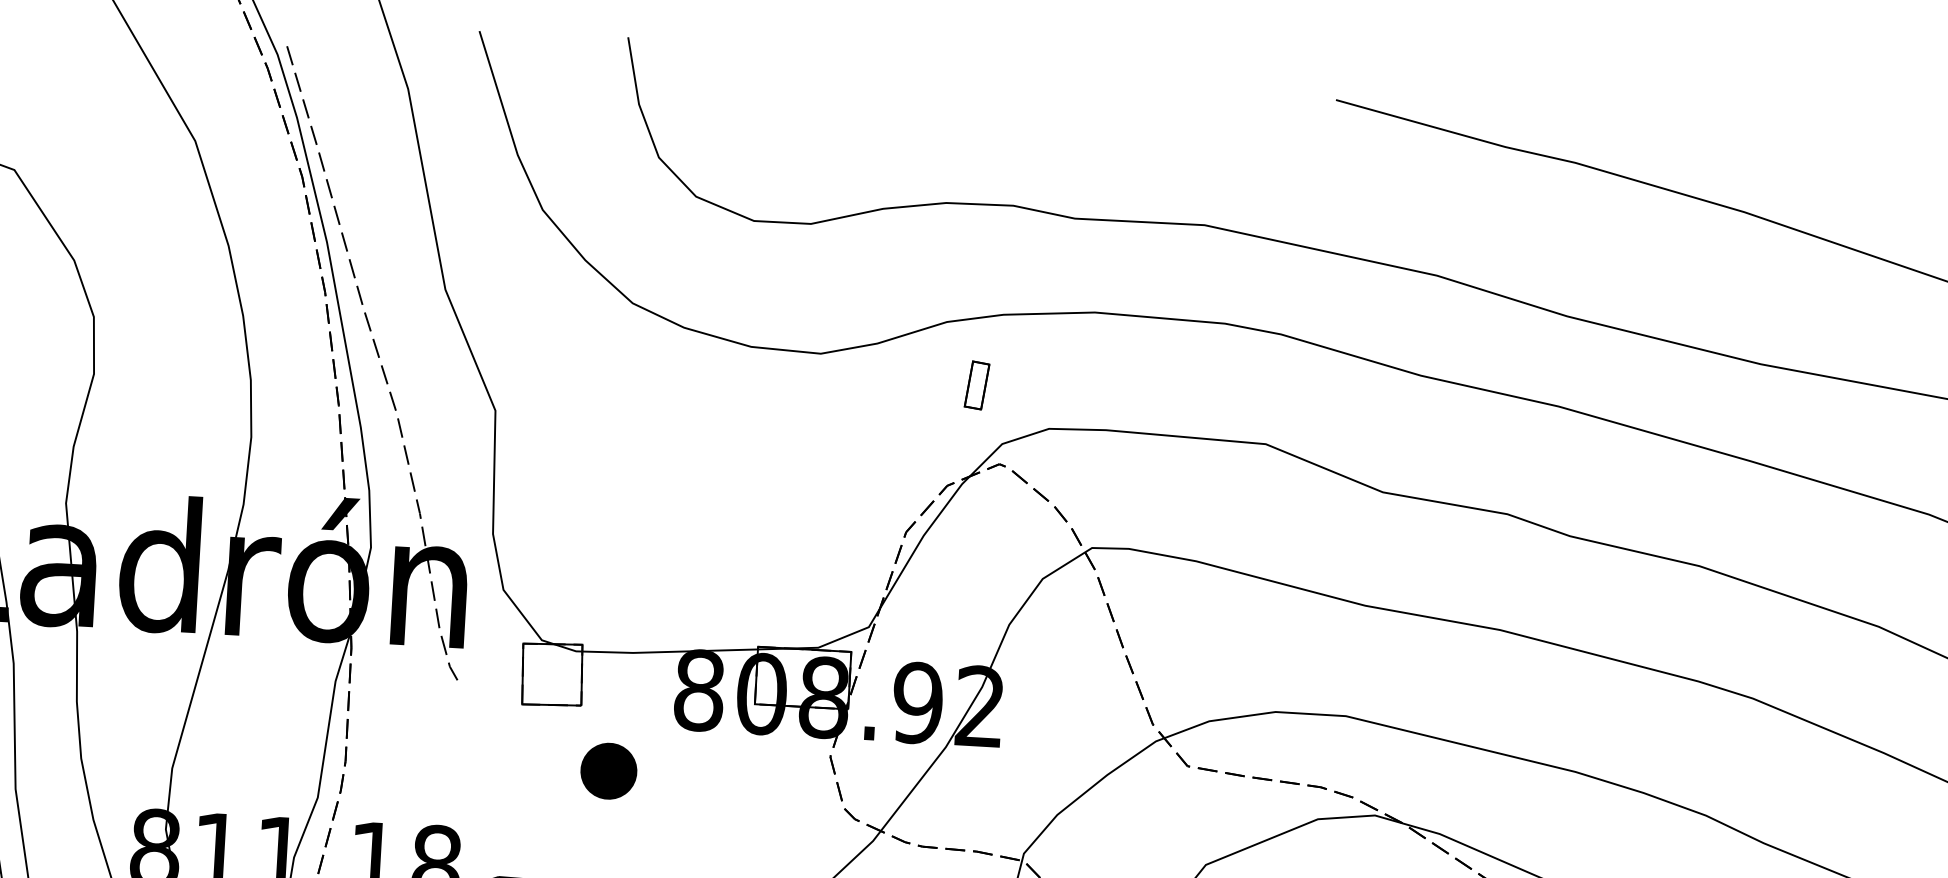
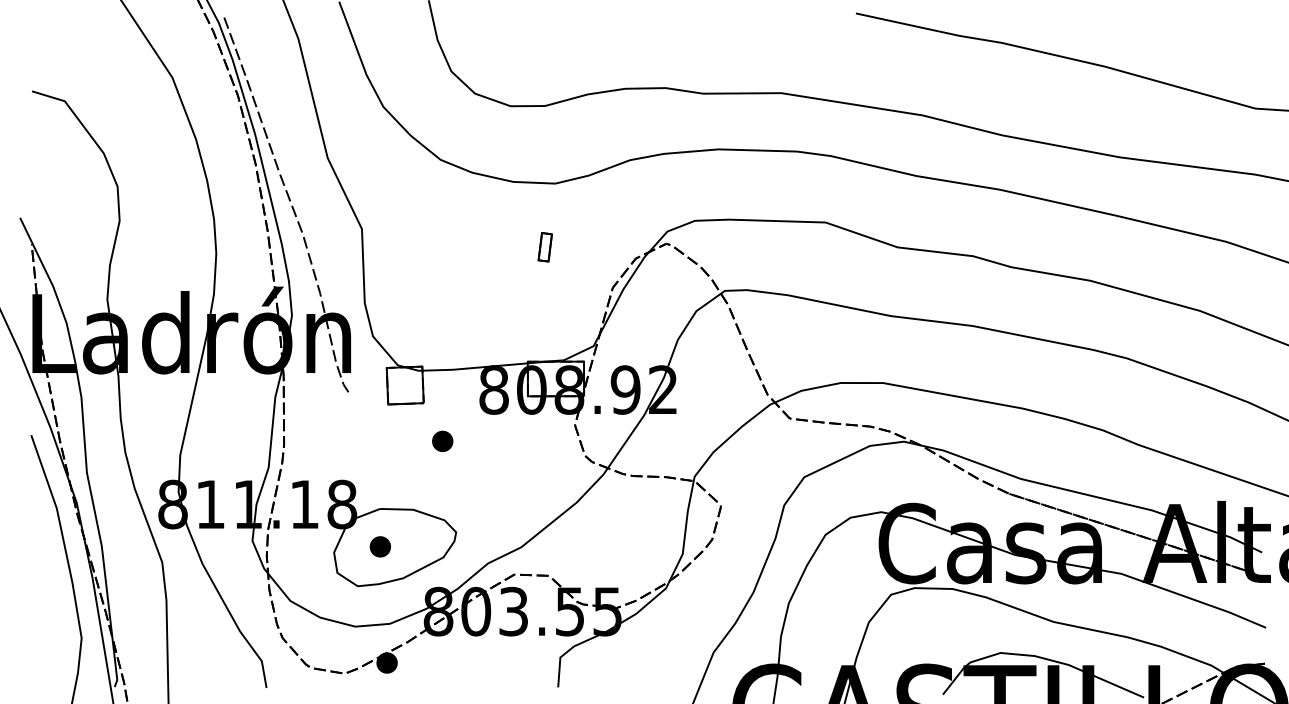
part: (975, 385) -> (544, 247), moved
part: (608, 769) -> (442, 440), size x0.62

